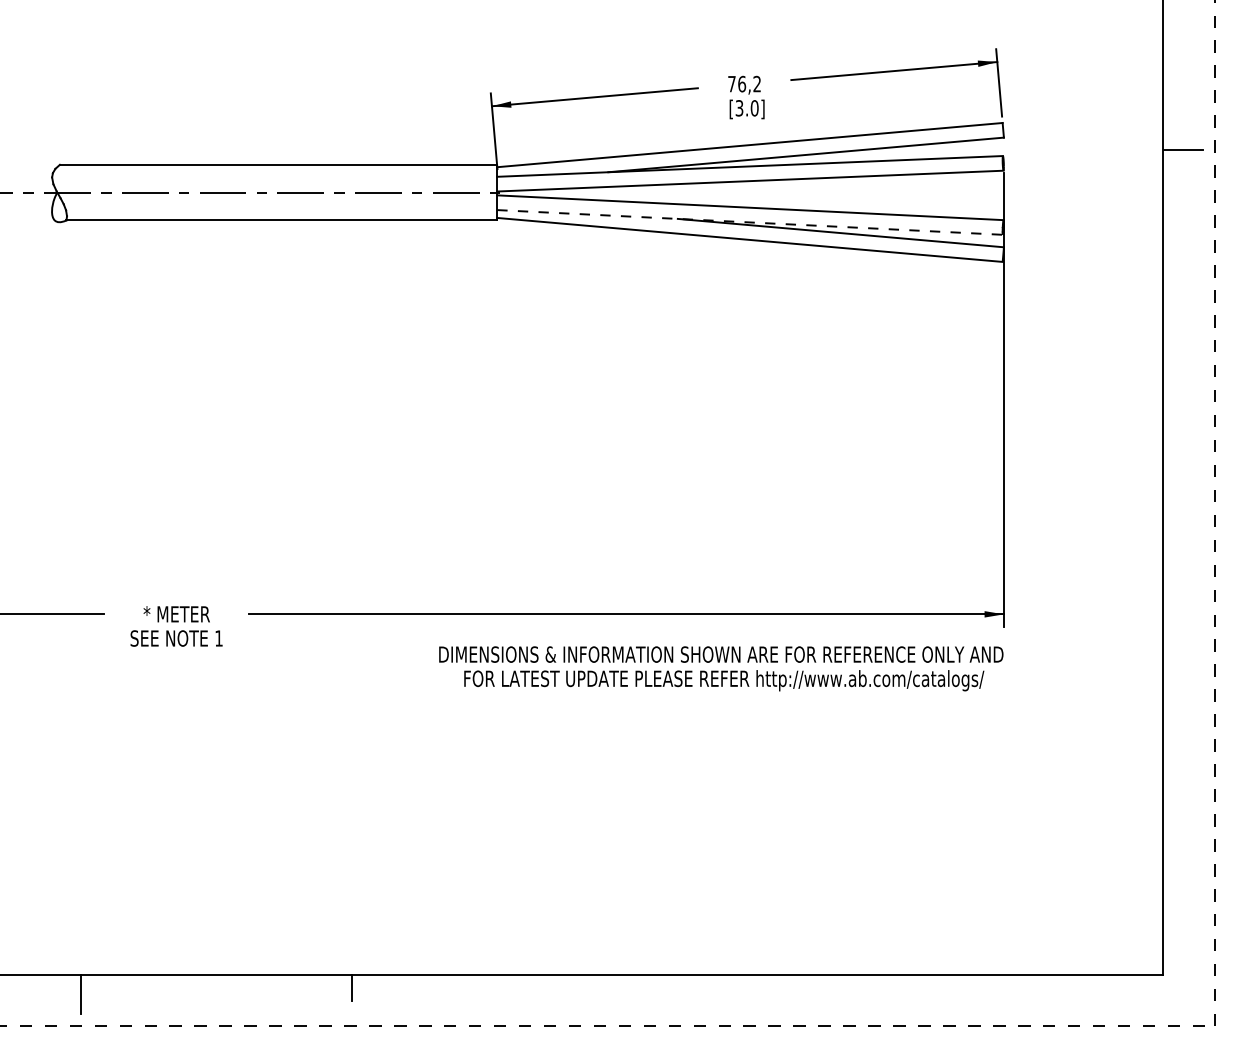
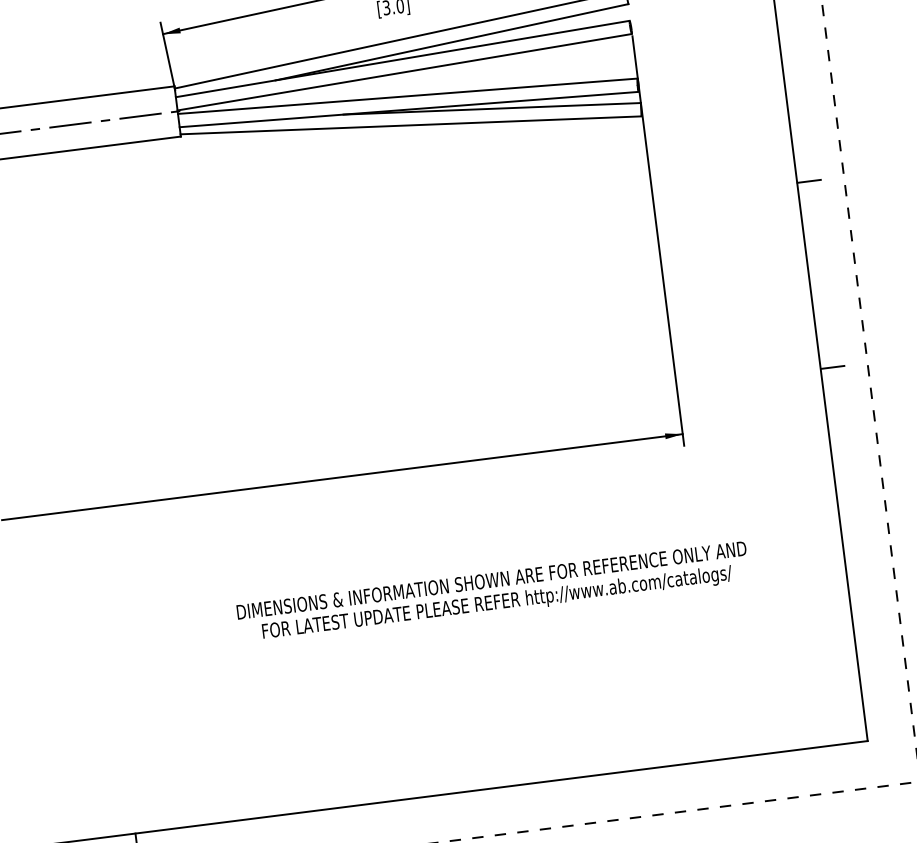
line: (750, 222) -> (409, 109), dashed -> solid
line: (1176, 355) -> (808, 180), added
line: (1176, 562) -> (832, 367), added
text: (721, 668) -> (493, 592), moved

